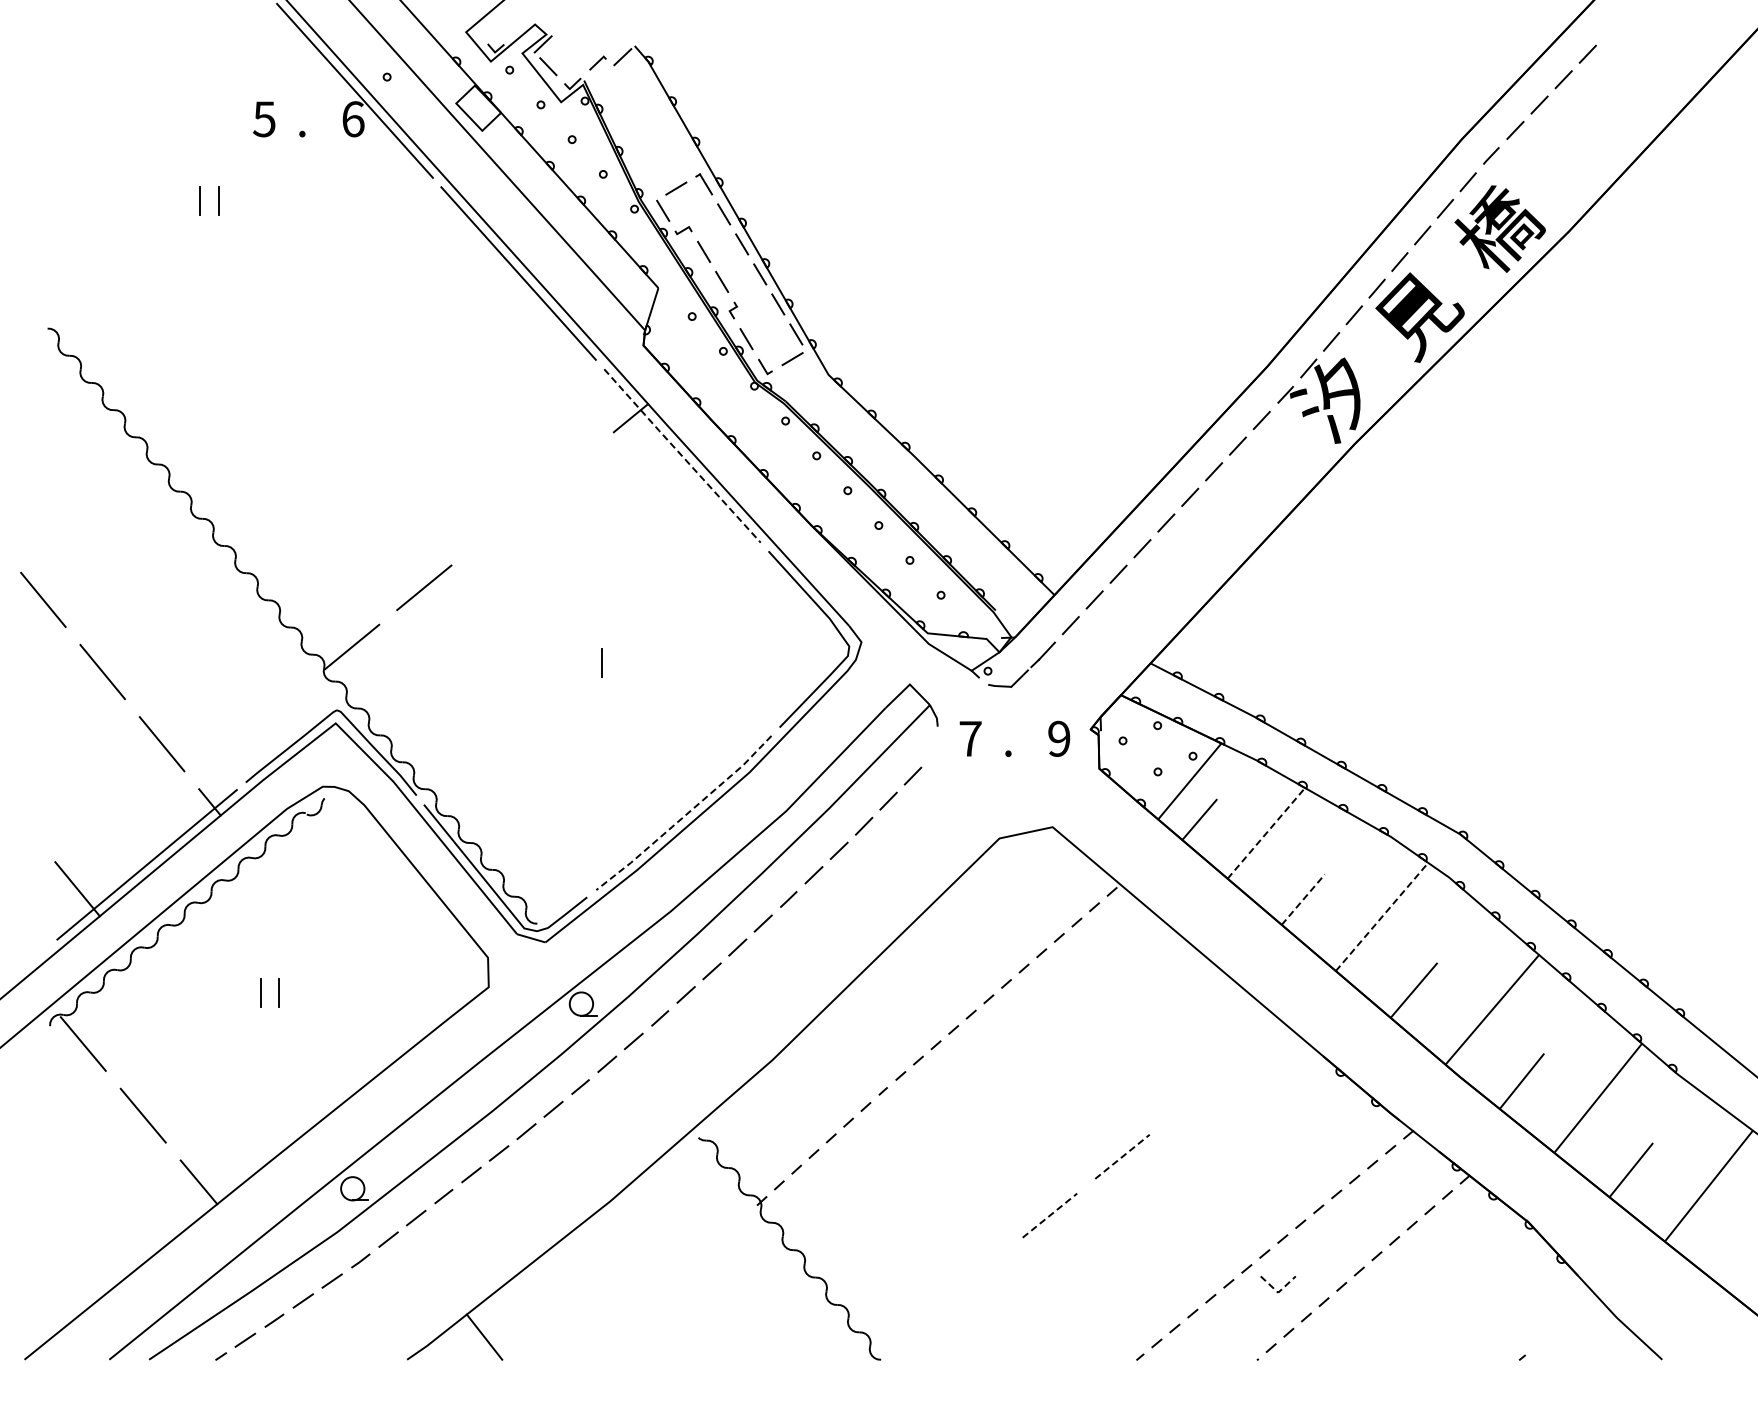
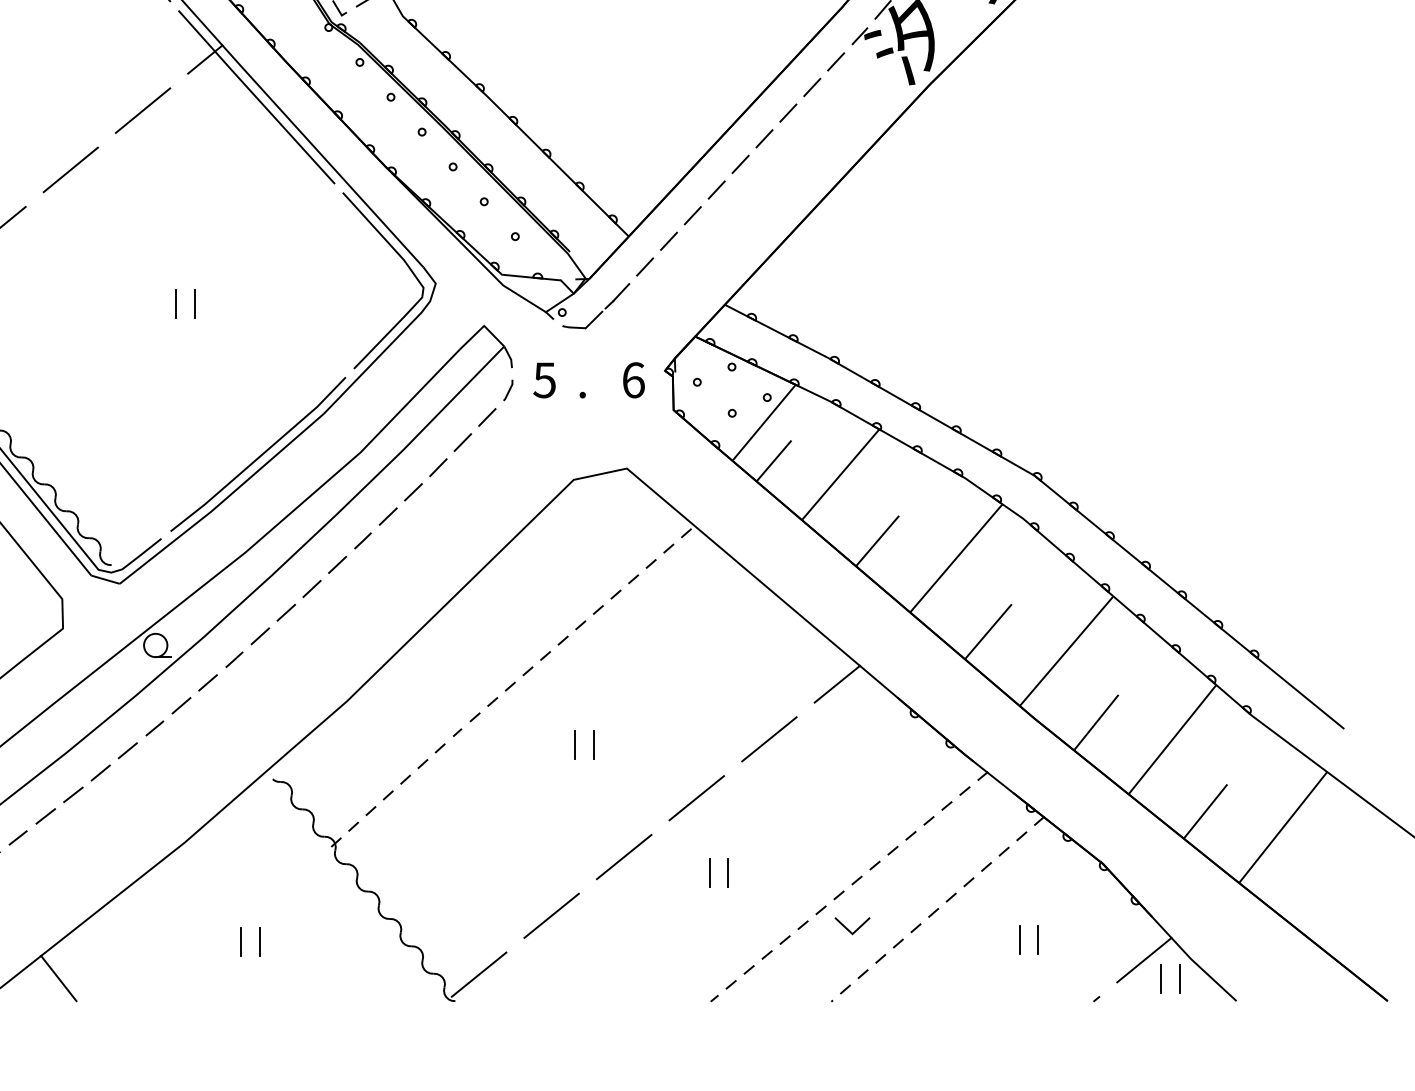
line: (681, 455) -> (255, 96), dashed -> solid
line: (568, 469) -> (142, 110), added
line: (496, 528) -> (70, 169), added
line: (620, 662) -> (194, 303), added
text: (970, 738) -> (544, 379), 7 -> 5
text: (1059, 738) -> (633, 379), 9 -> 6
line: (934, 748) -> (508, 389), added
line: (685, 815) -> (259, 456), dashed -> solid
line: (1266, 833) -> (840, 474), dashed -> solid
line: (1303, 899) -> (877, 540), dashed -> solid
line: (1382, 916) -> (956, 557), dashed -> solid
line: (1262, 1042) -> (836, 683), added
line: (1194, 1097) -> (768, 738), added
line: (1000, 1104) -> (574, 745), added
line: (1019, 1104) -> (593, 745), added
line: (1122, 1156) -> (696, 797), dashed -> solid
line: (1050, 1215) -> (624, 856), dashed -> solid
line: (1135, 1231) -> (709, 872), added
line: (1153, 1231) -> (727, 872), added
line: (977, 1274) -> (551, 915), added
line: (1278, 1292) -> (852, 933), dashed -> solid
line: (1445, 1298) -> (1019, 939), added
line: (1464, 1298) -> (1038, 939), added
line: (684, 1299) -> (258, 940), added
line: (666, 1300) -> (240, 941), added
line: (1570, 1318) -> (1144, 959), added
line: (904, 1333) -> (478, 974), added
line: (1586, 1336) -> (1160, 977), added
line: (1605, 1337) -> (1179, 978), added

